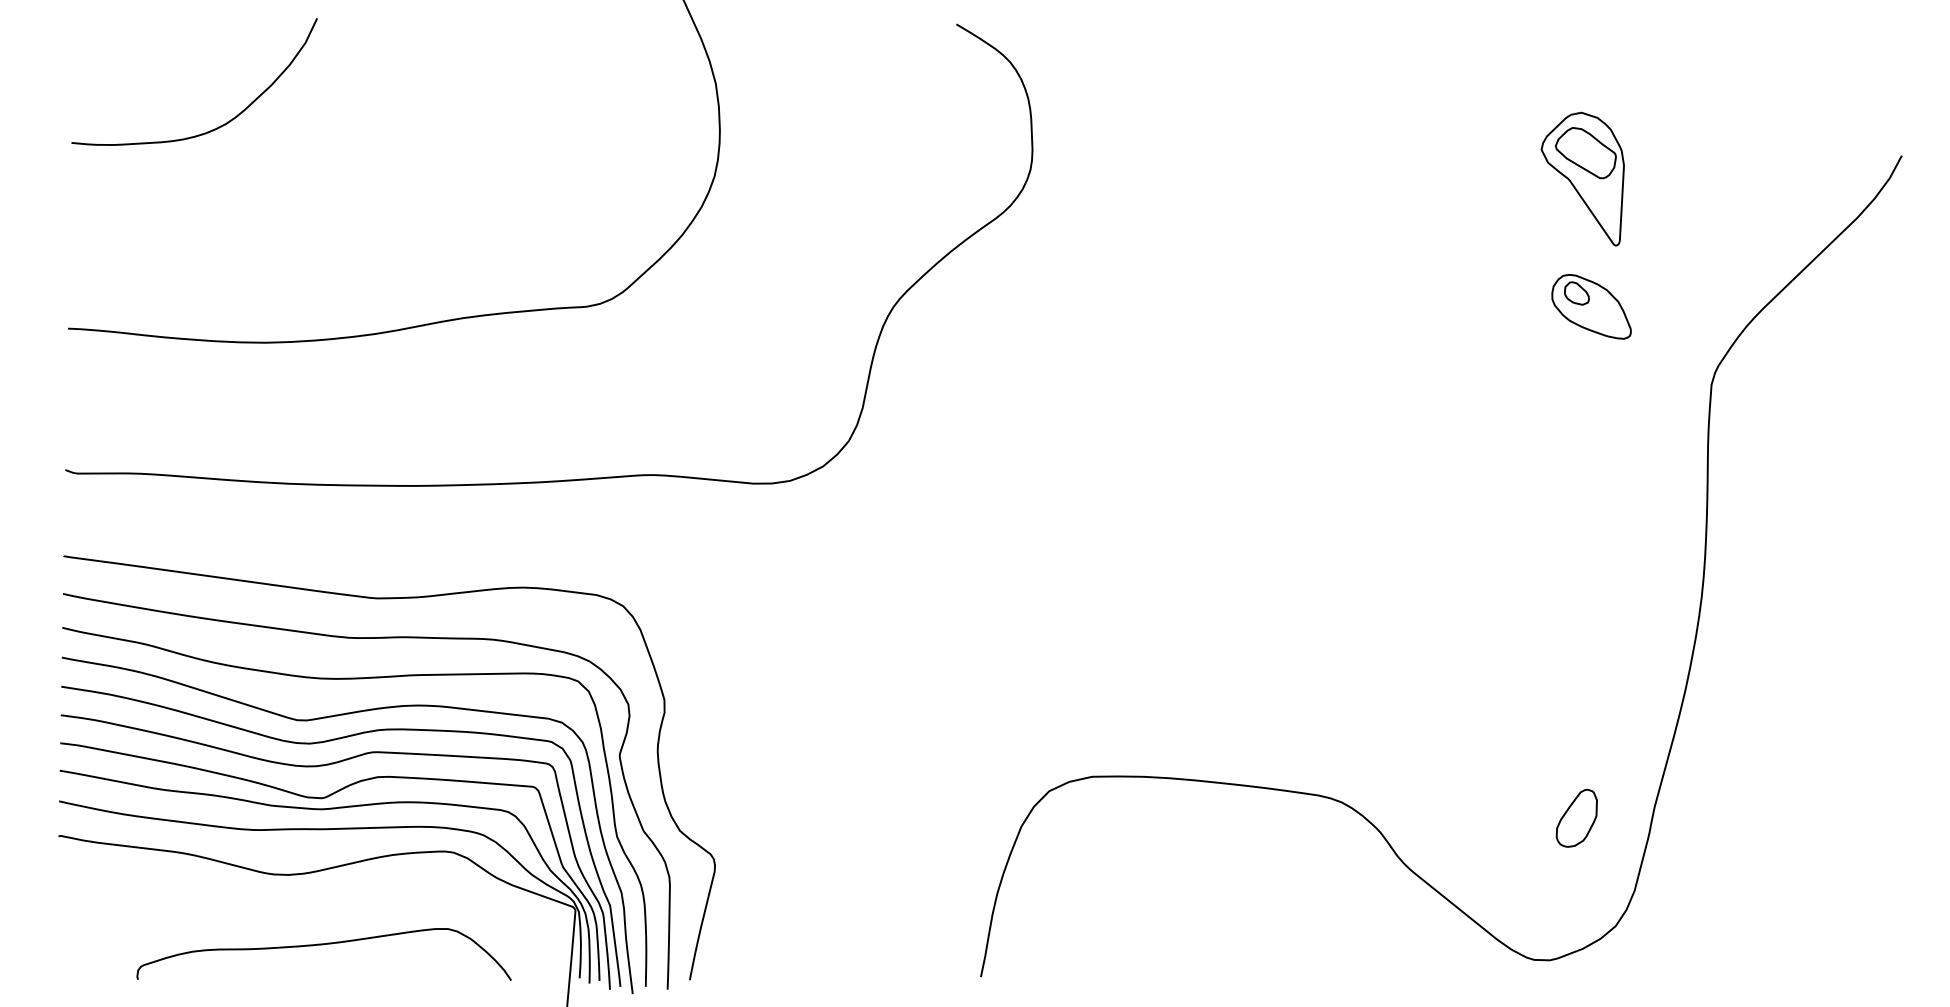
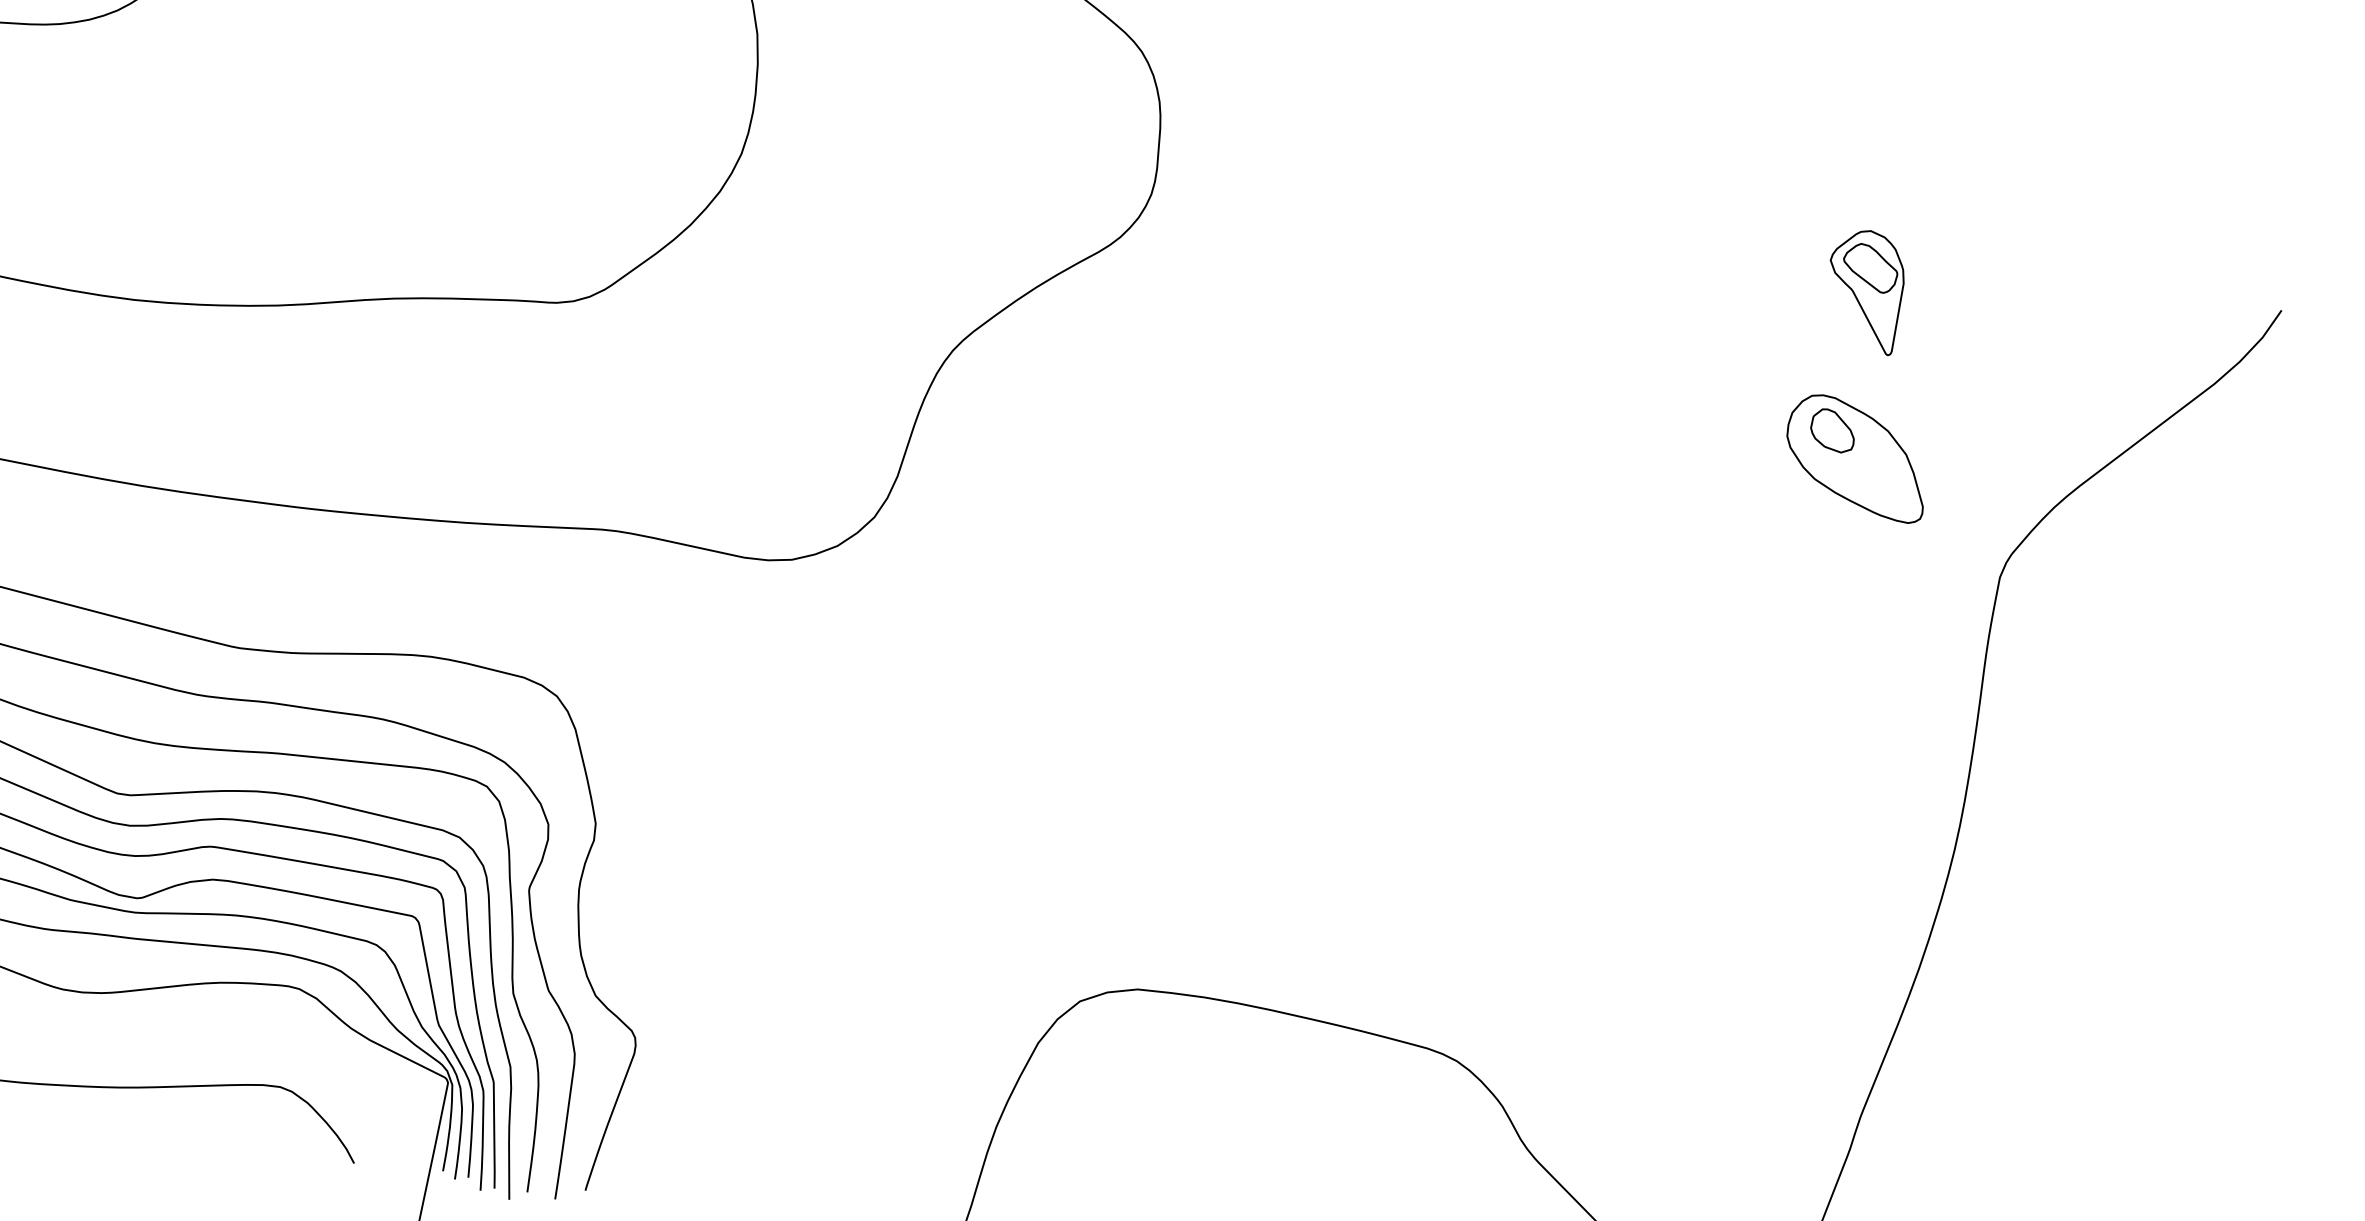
part: (1582, 178) -> (1864, 290), size x0.7
part: (1591, 306) -> (1856, 457), size x1.4
part: (1576, 817) -> (1758, 1116), removed

